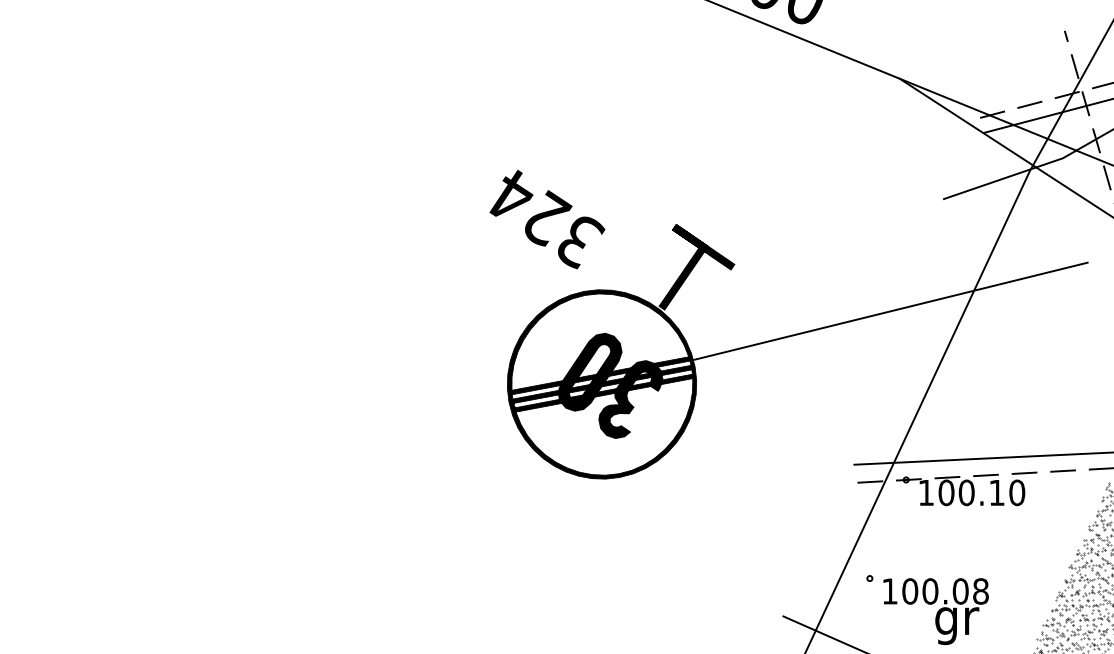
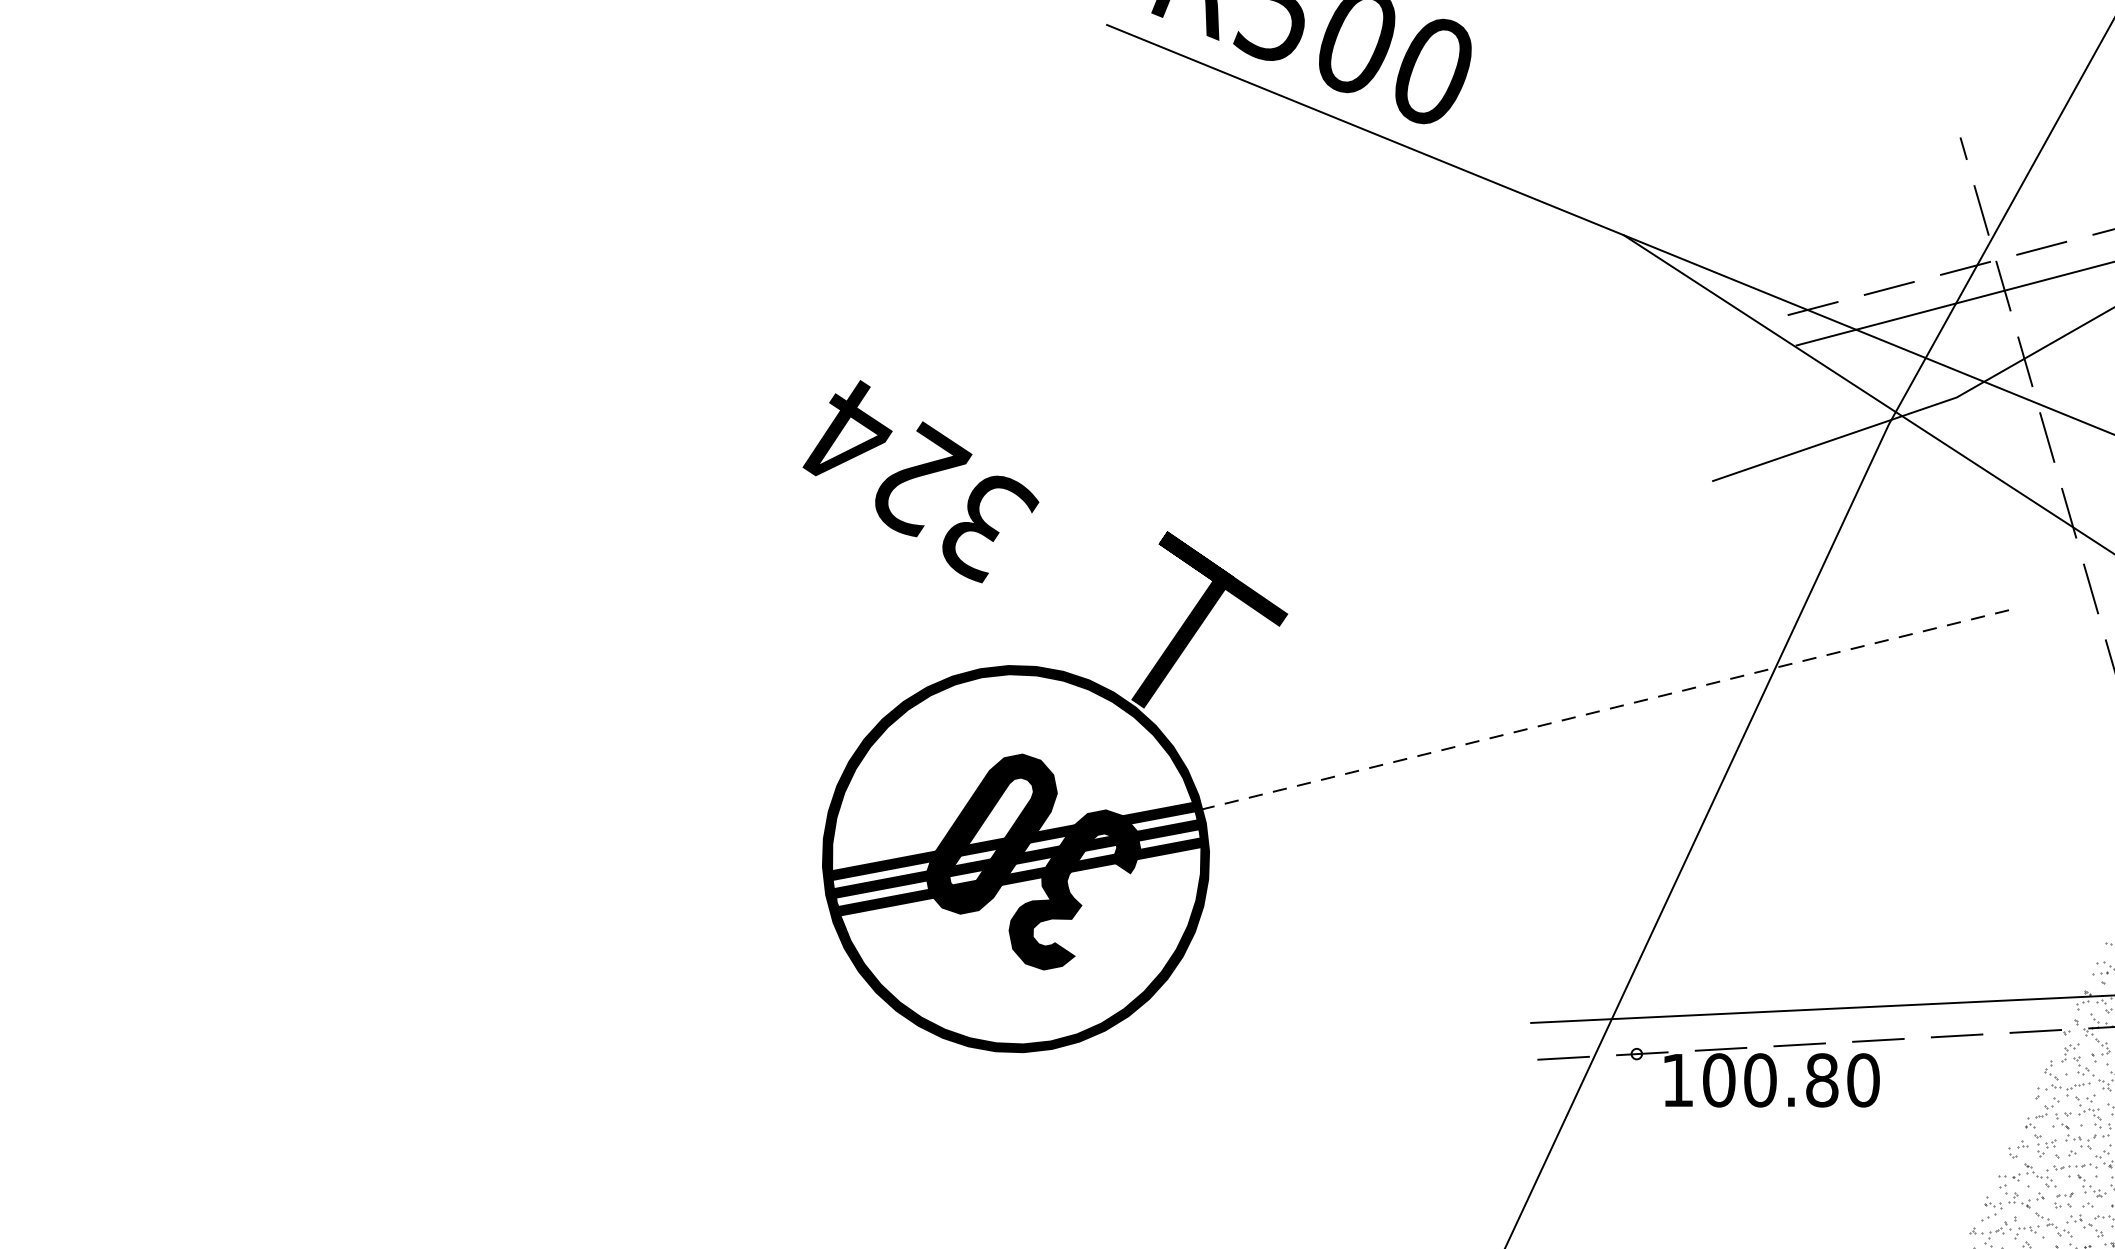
text: (547, 219) -> (921, 481), moved
line: (890, 311) -> (1604, 710), solid -> dashed
text: (996, 492) -> (1821, 1079), 100.10 -> 100.80

